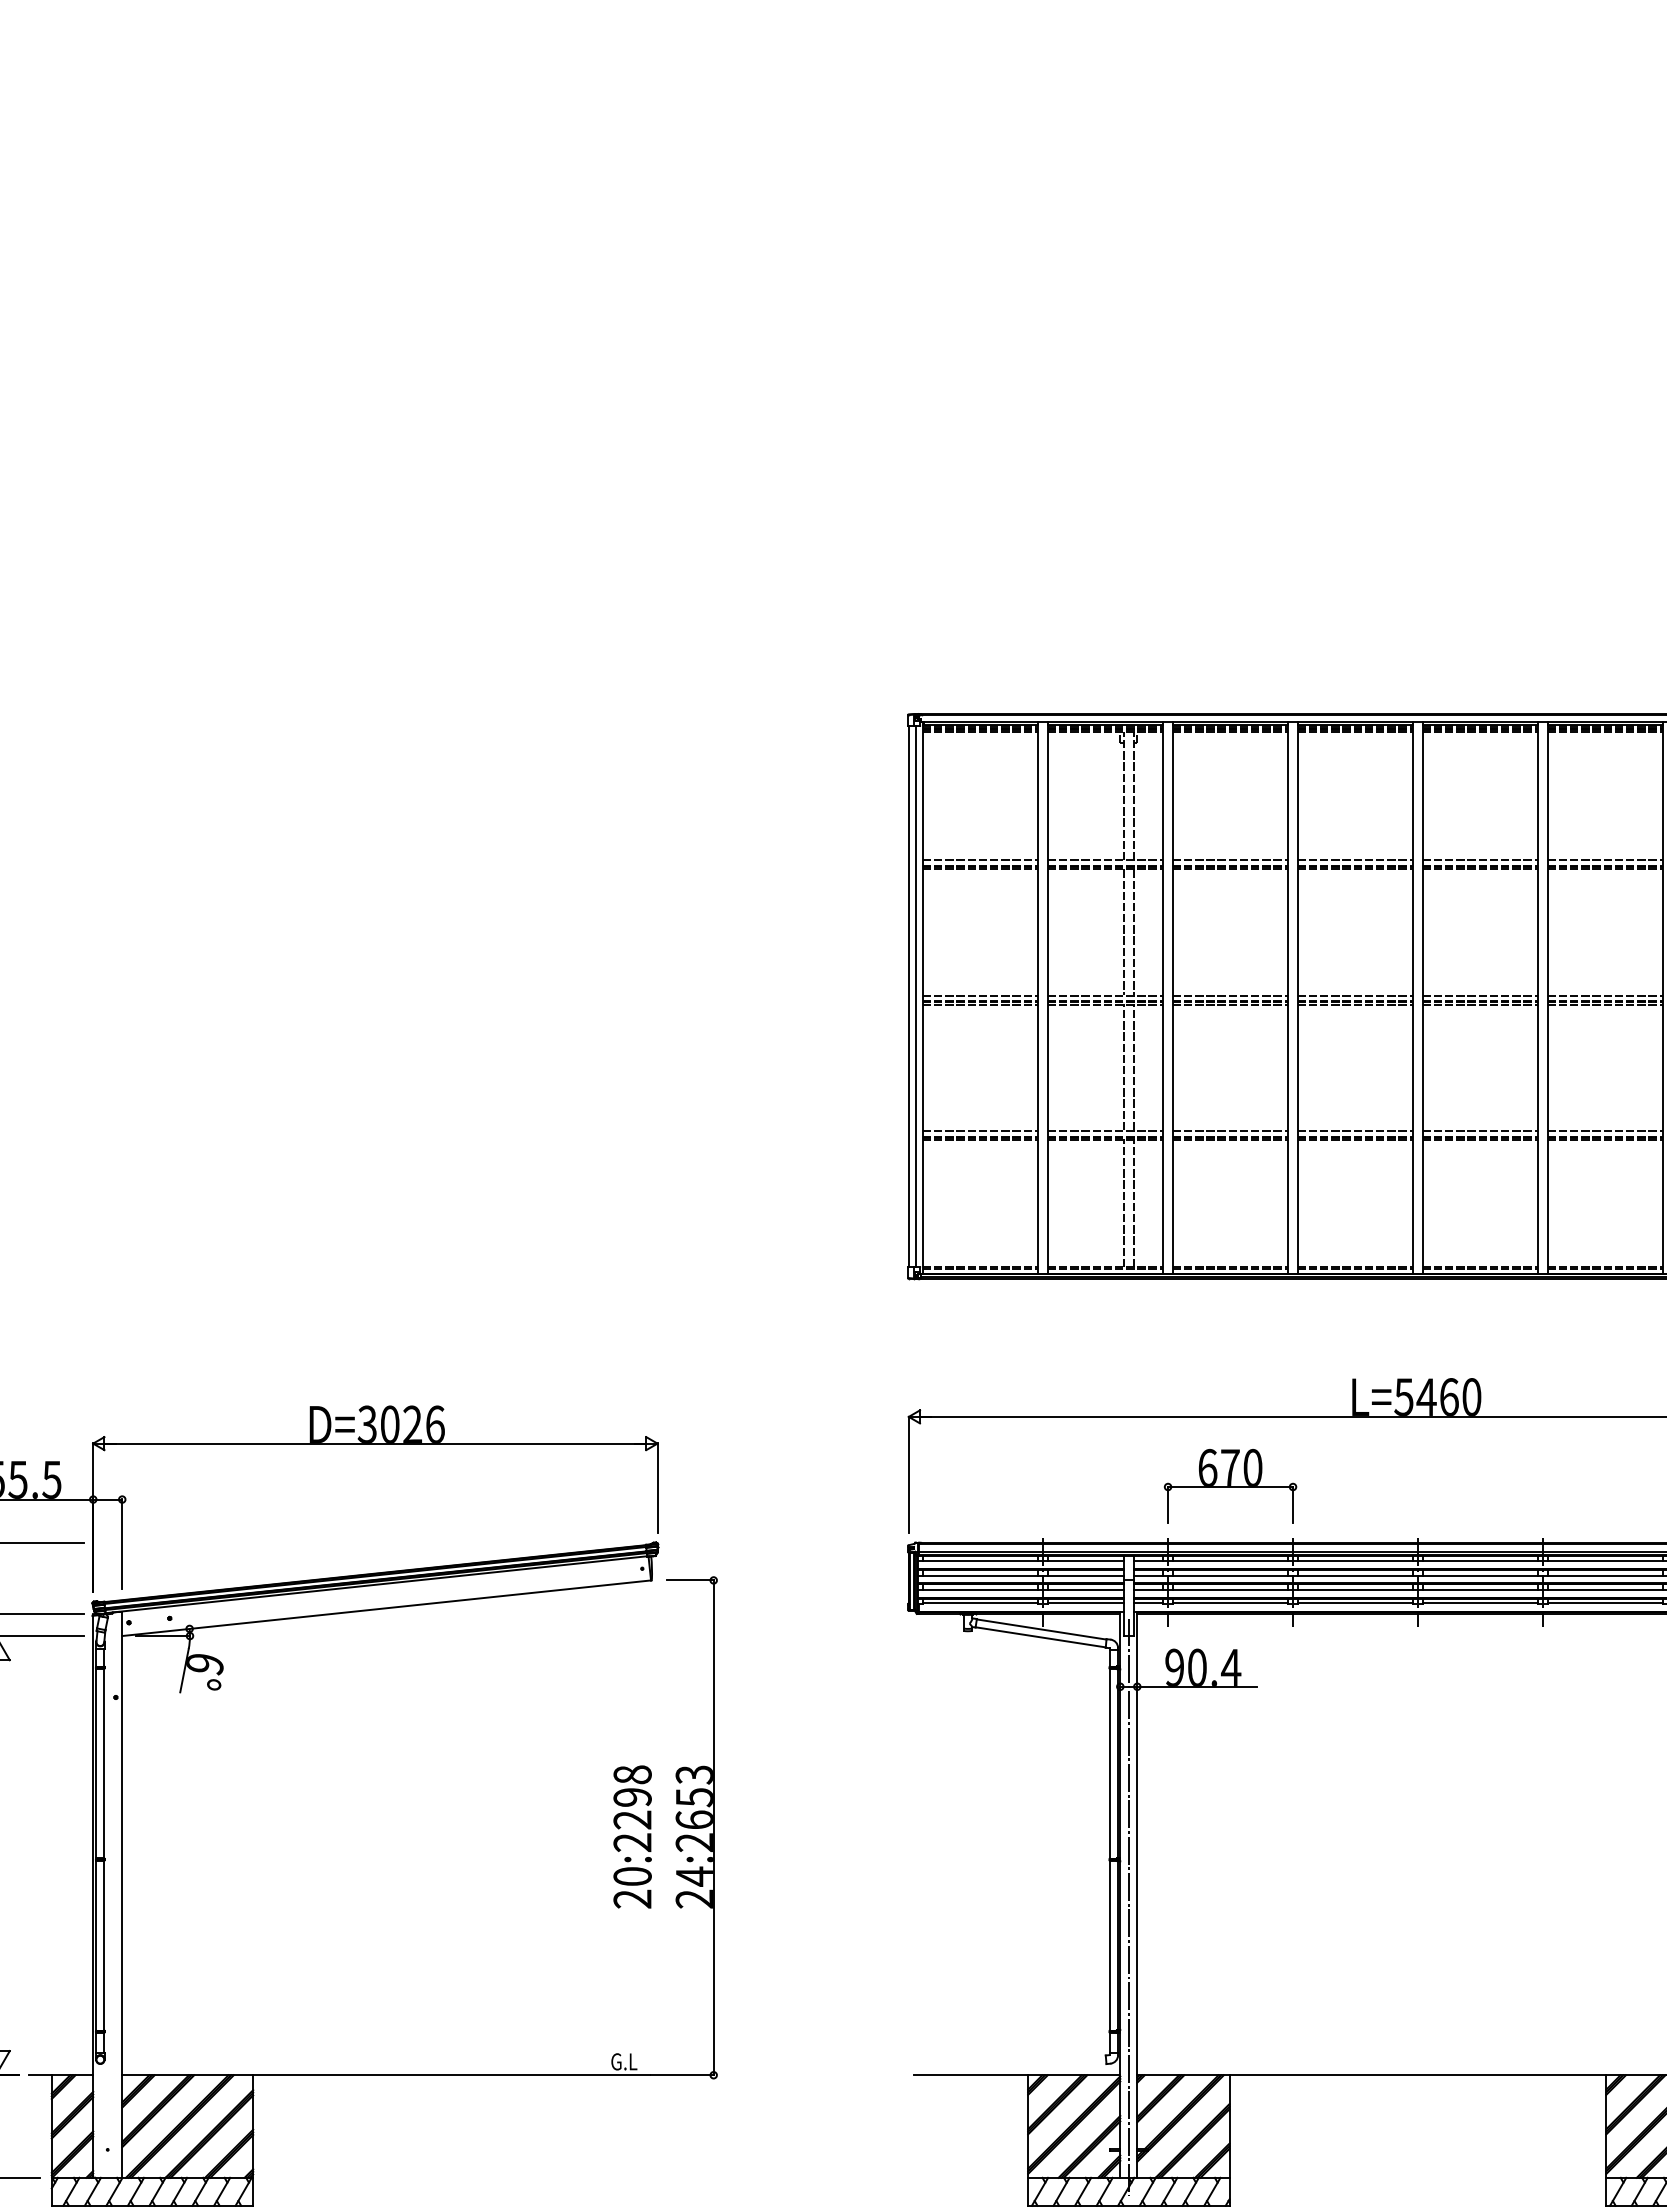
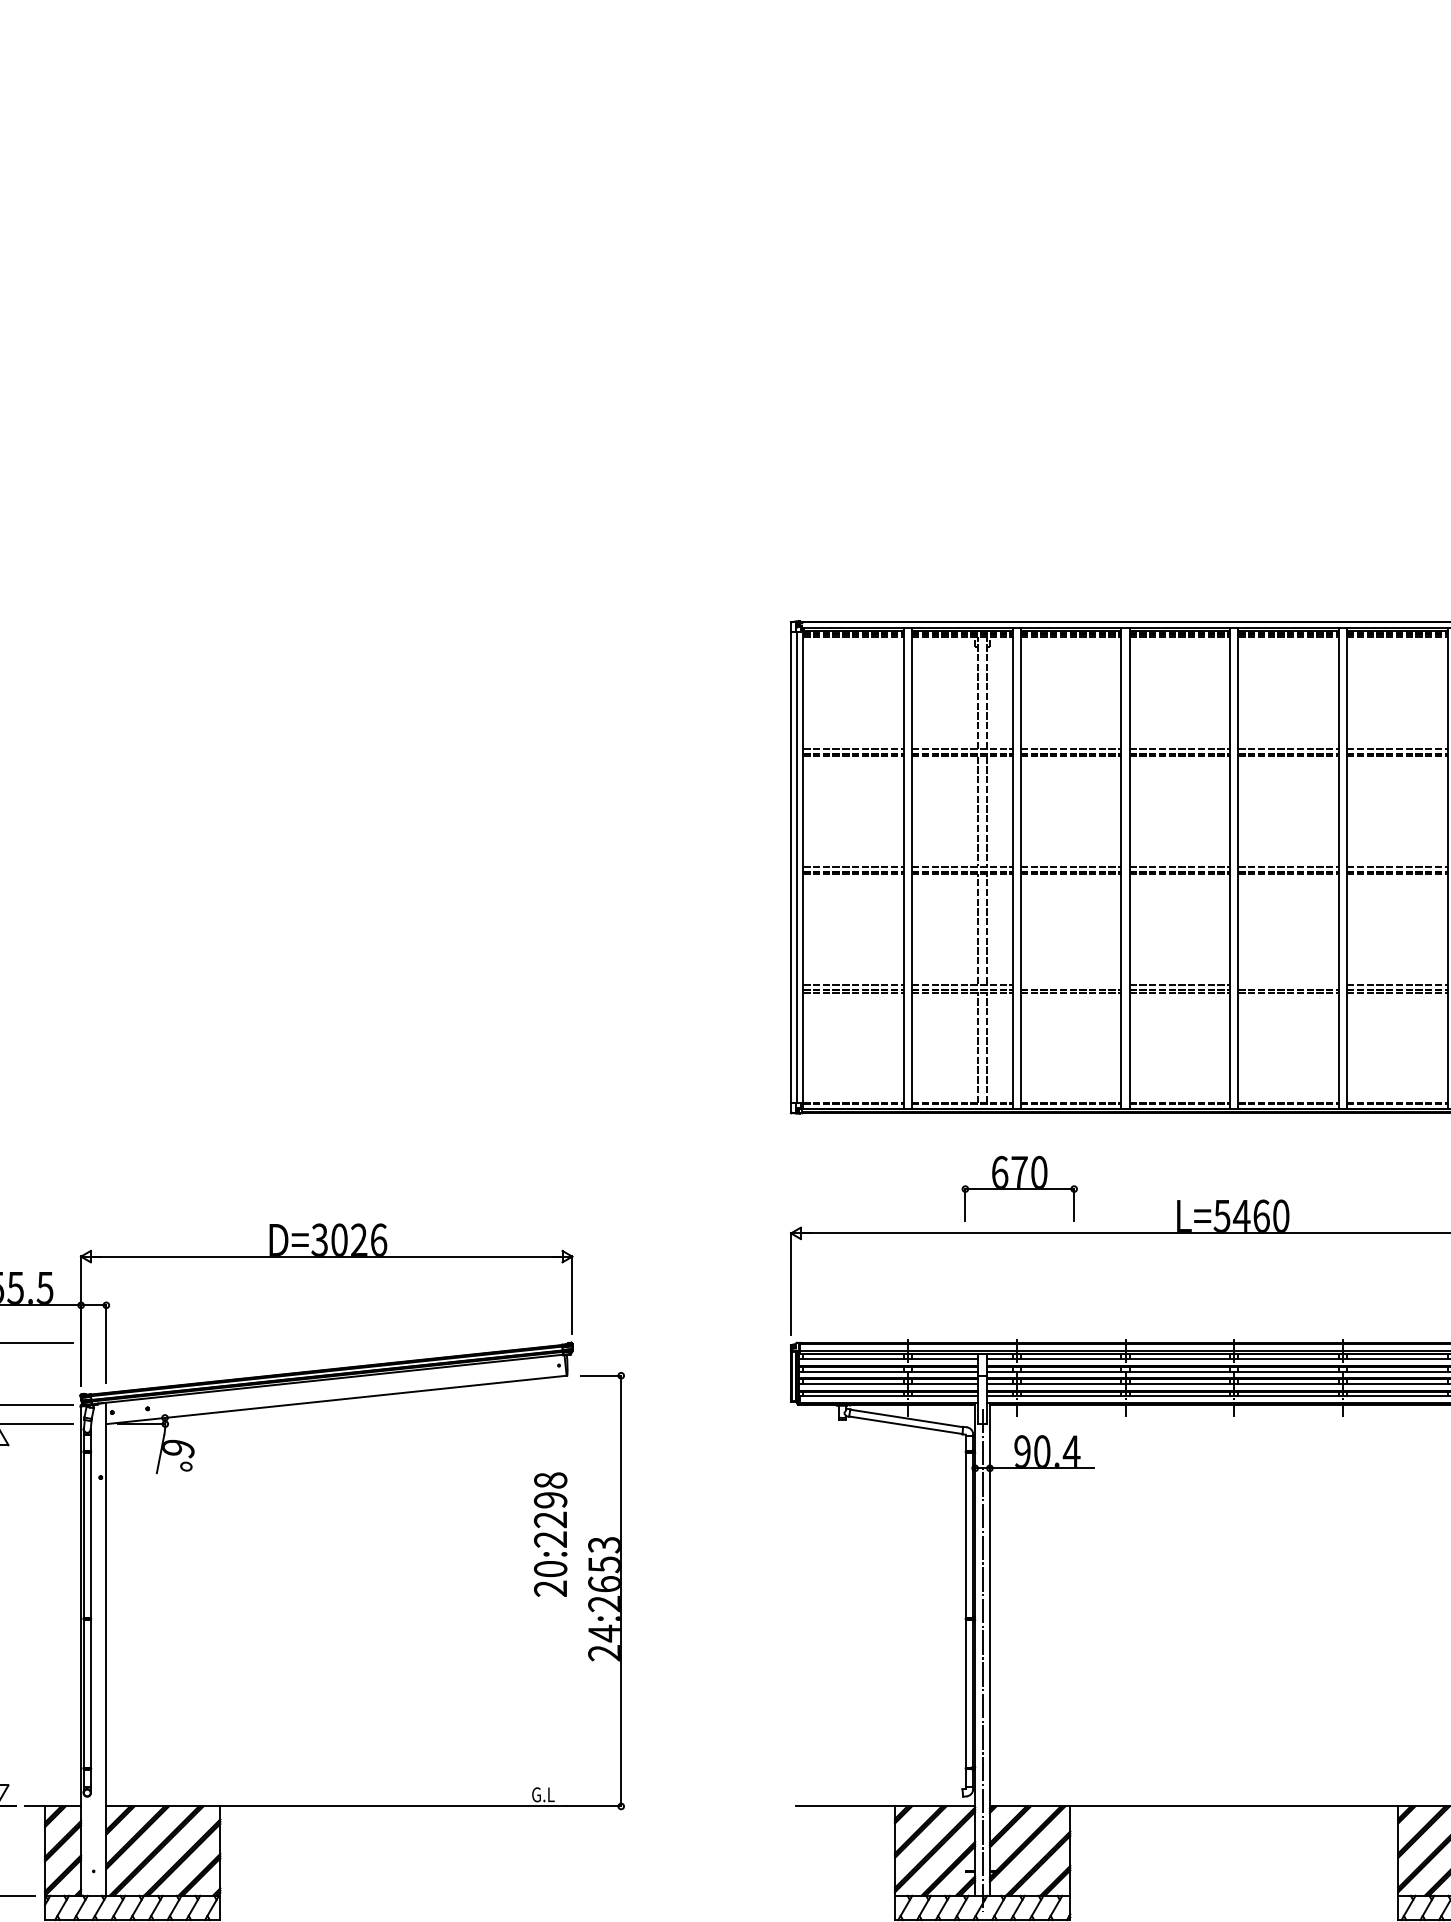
line: (1230, 1131) -> (1071, 984), removed
line: (1480, 1131) -> (1288, 984), removed
part: (1230, 1486) -> (1019, 1188), moved
text: (632, 1836) -> (550, 1534), moved

